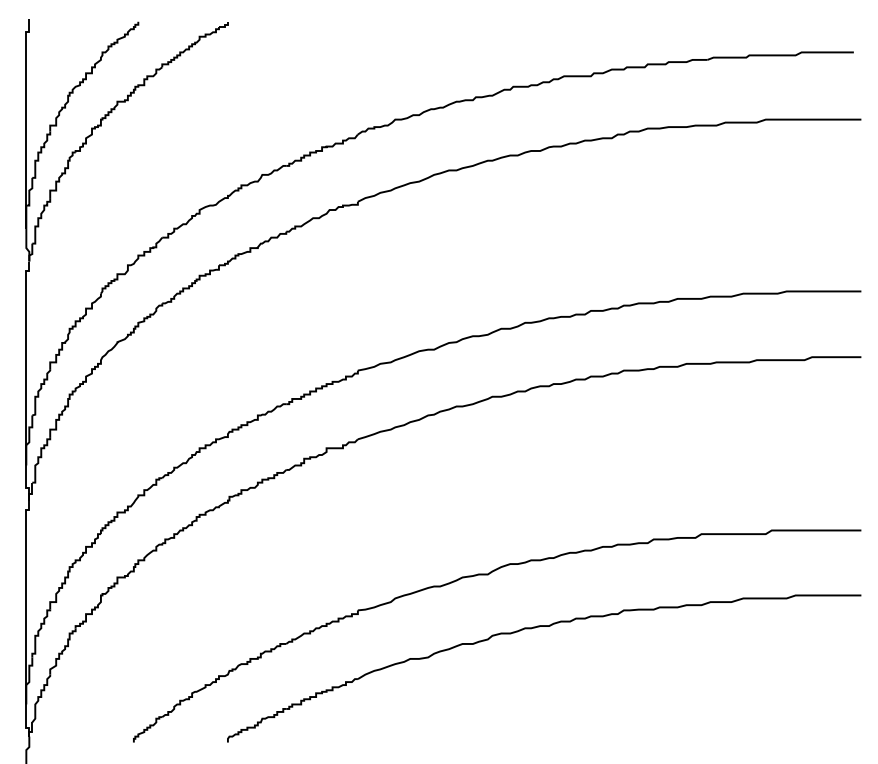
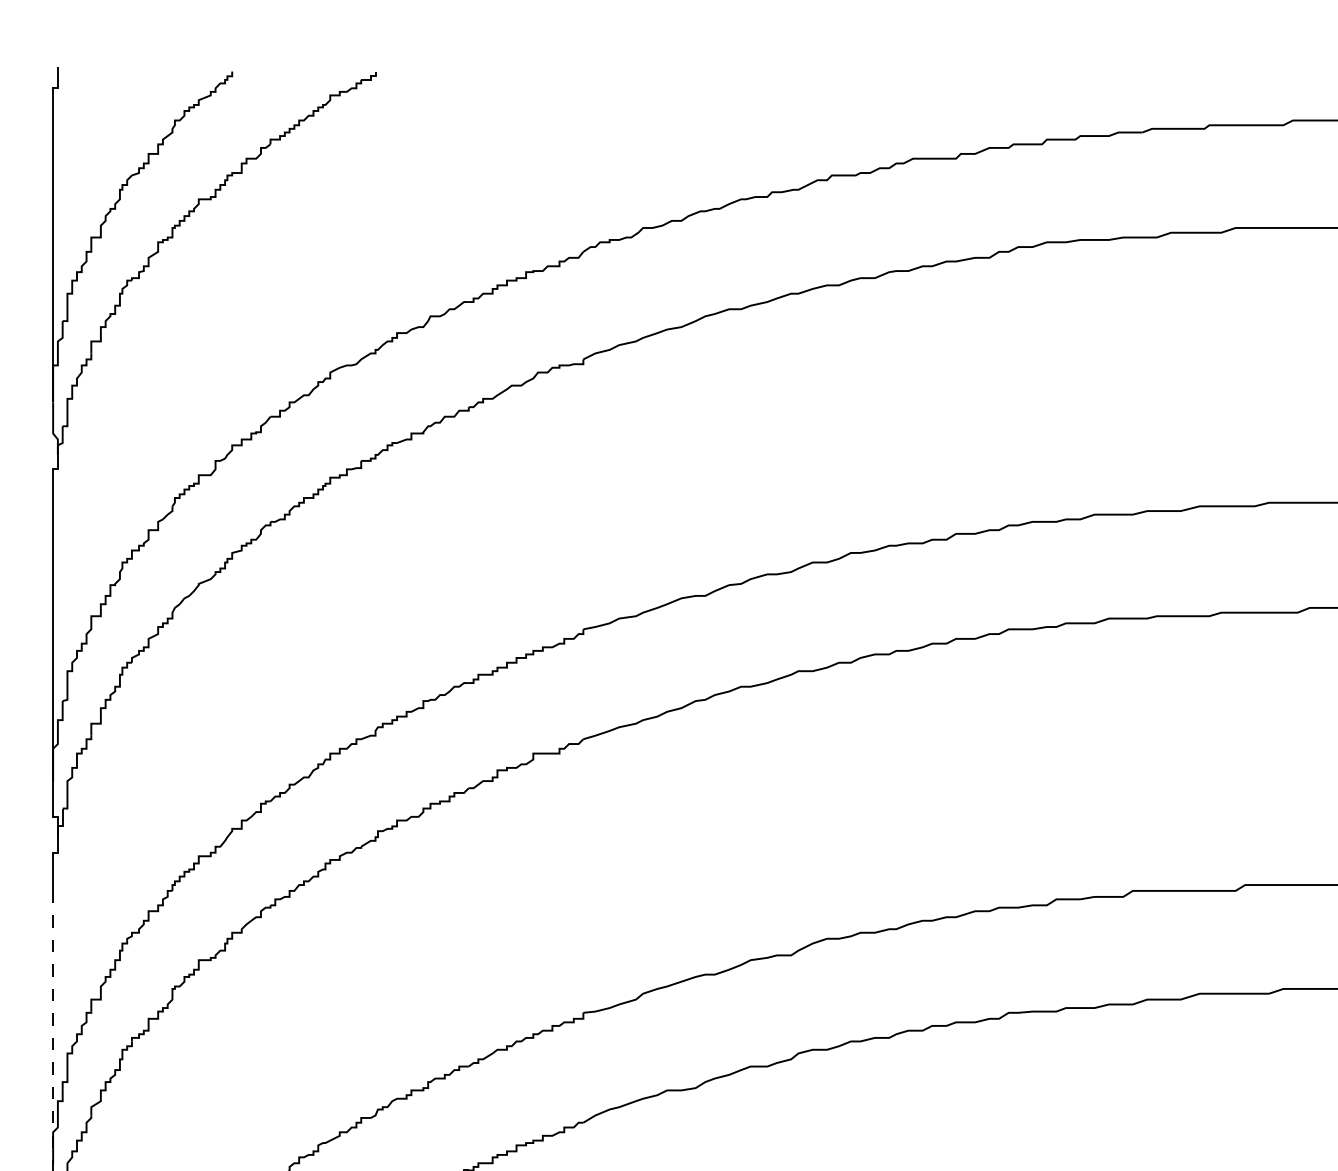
line: (26, 619) -> (53, 1027), solid -> dashed

